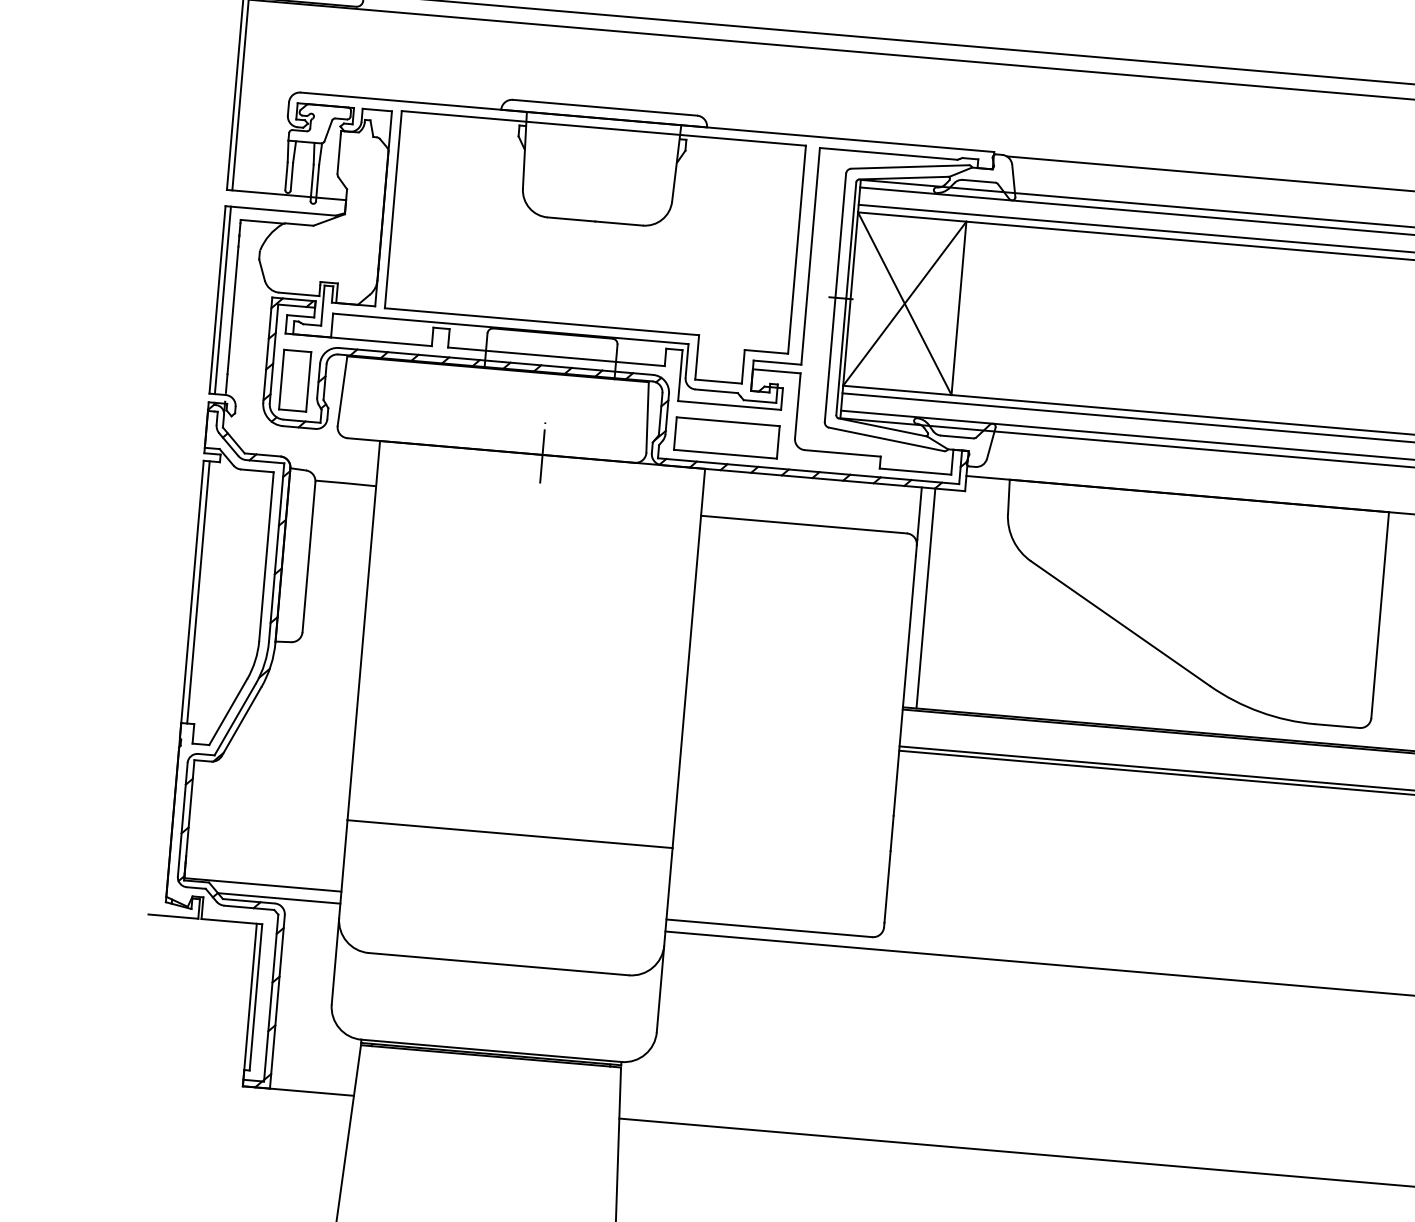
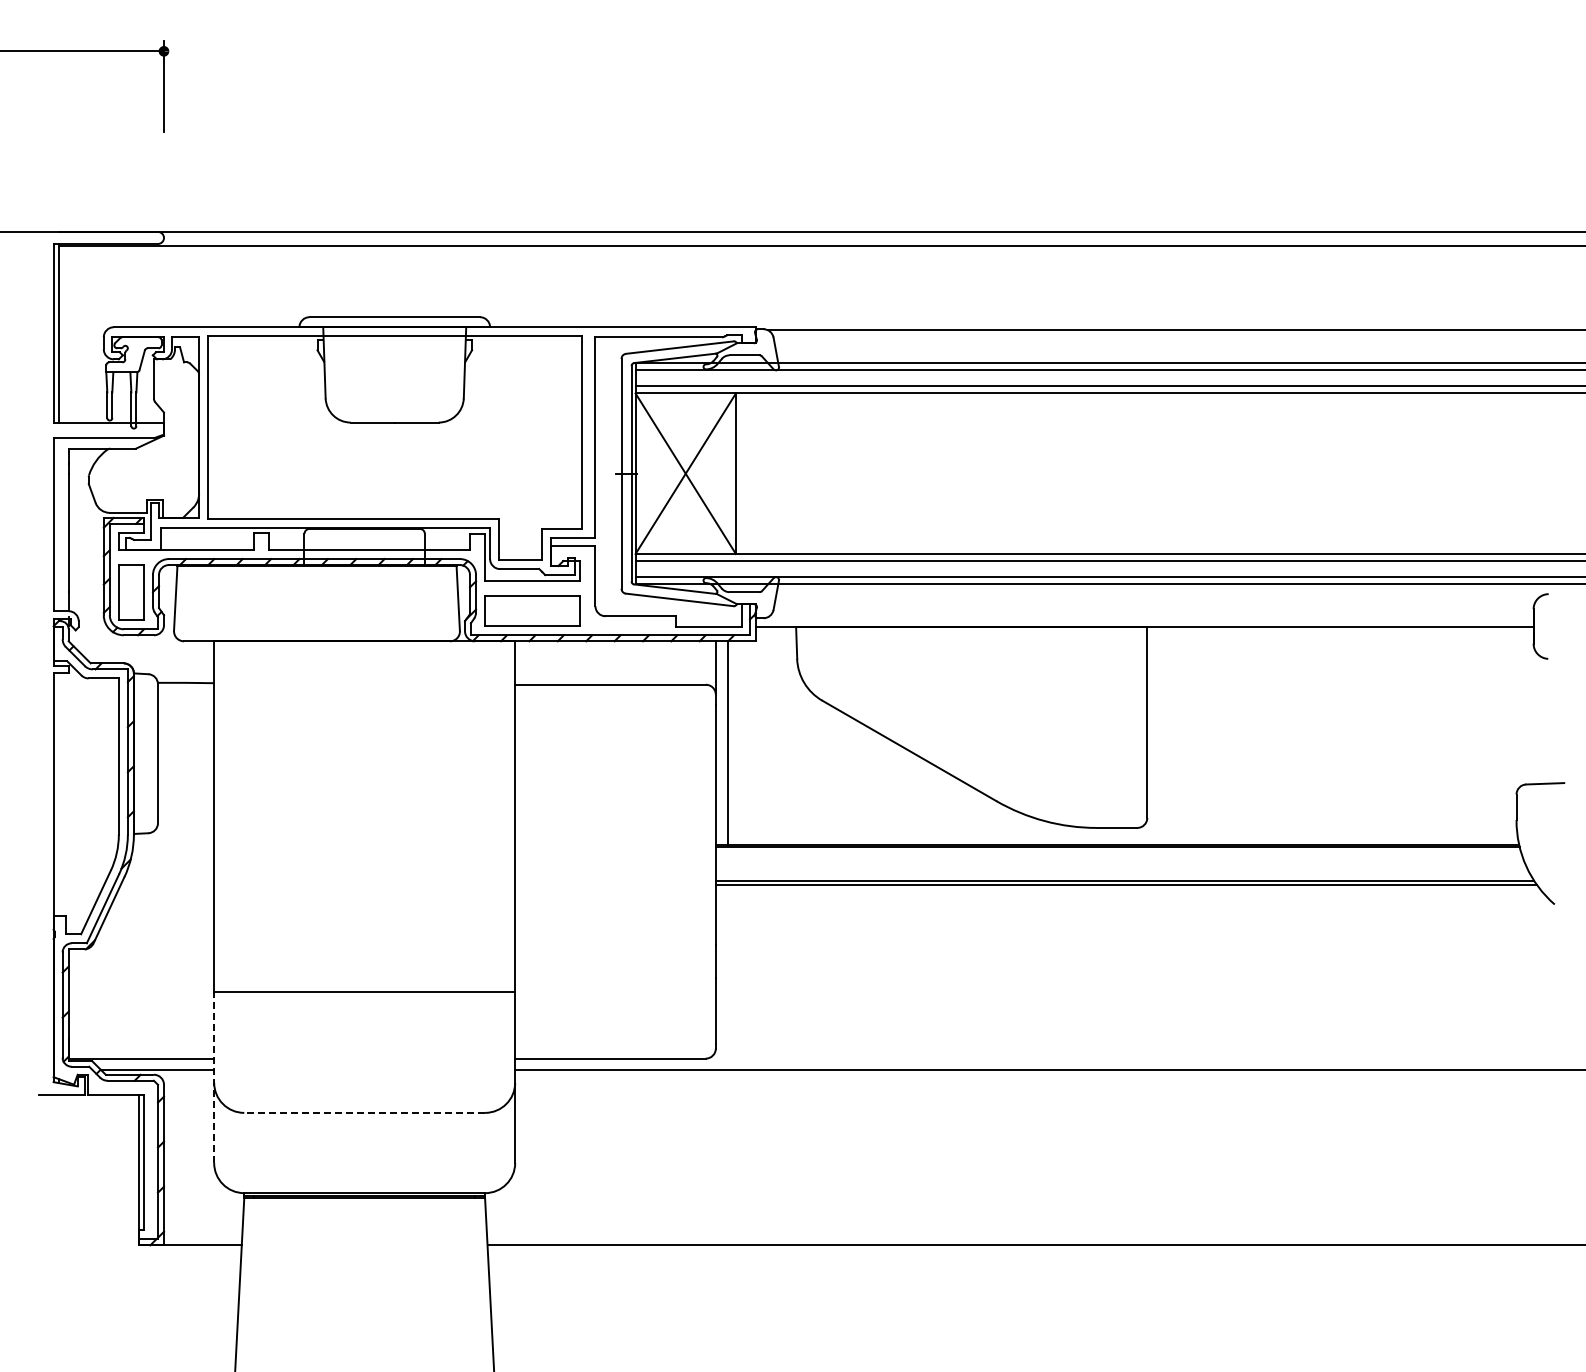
line: (222, 300) -> (58, 524), removed
line: (542, 452) -> (364, 639), removed
line: (198, 592) -> (59, 794), removed
line: (340, 912) -> (214, 1077), solid -> dashed
line: (498, 963) -> (364, 1112), solid -> dashed

